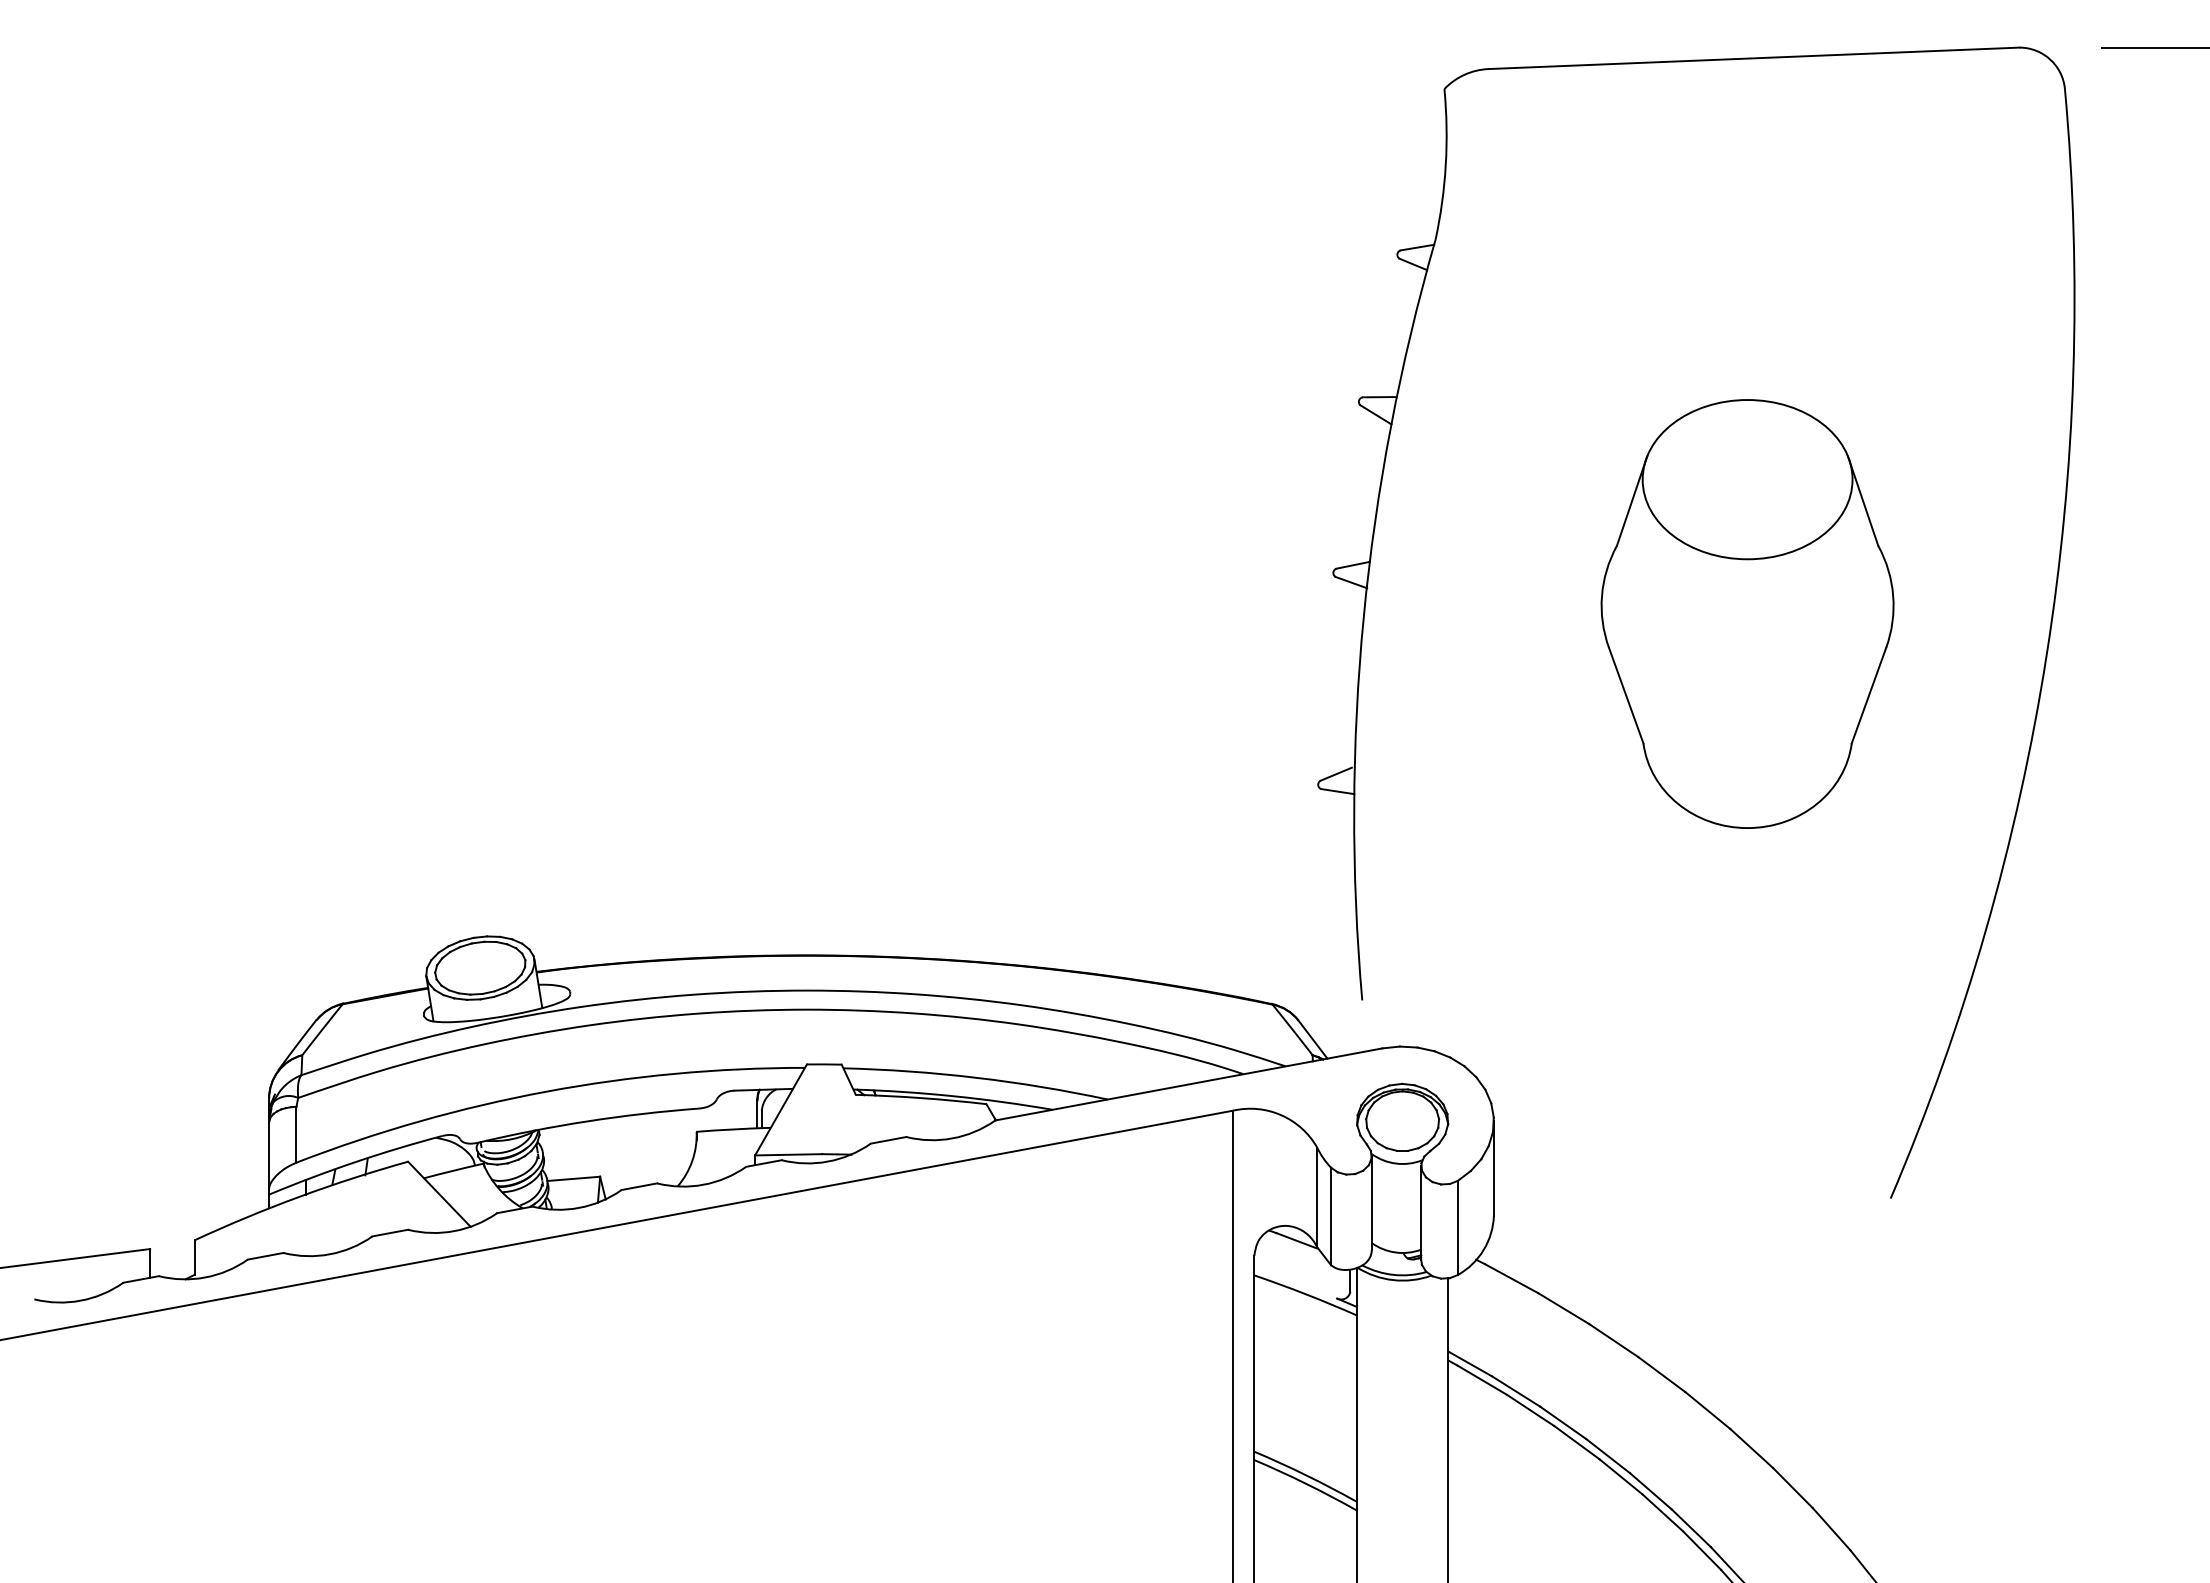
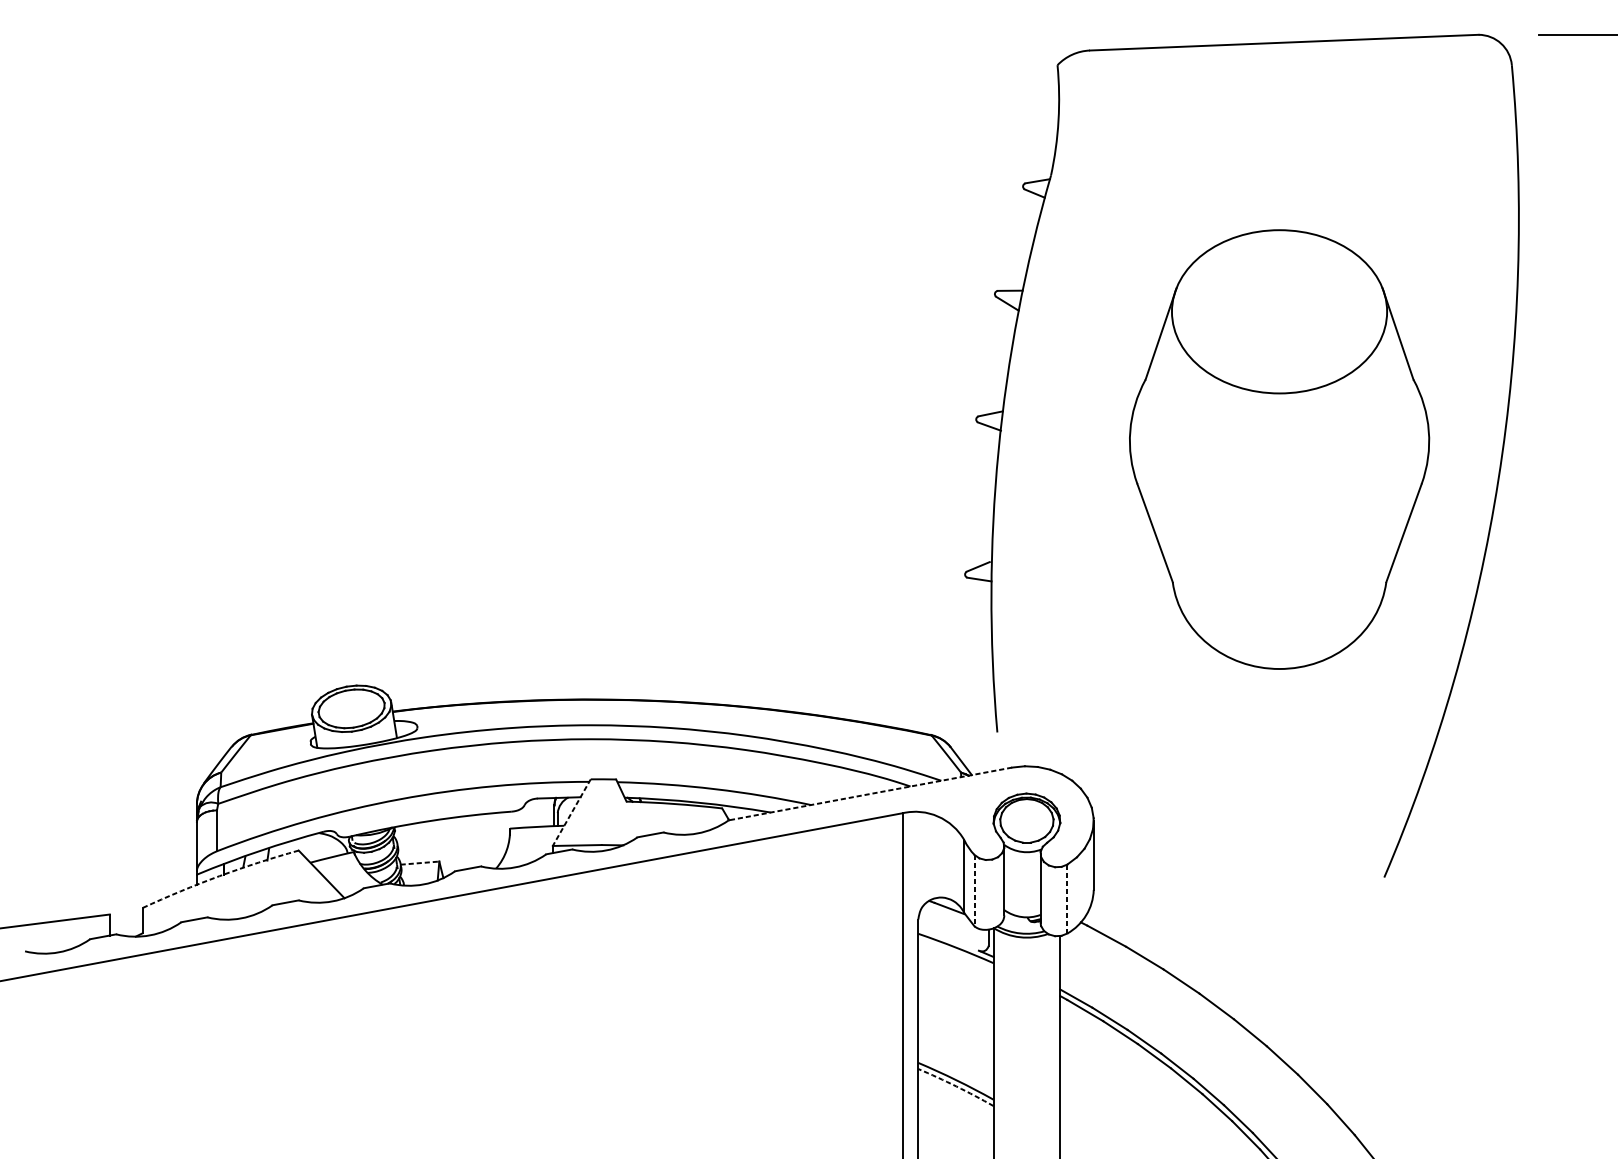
part: (1747, 613) -> (1279, 449), size x1.4
line: (1188, 1084) -> (870, 794), solid -> dashed
line: (780, 1110) -> (571, 813), solid -> dashed
line: (573, 1178) -> (419, 862), solid -> dashed
arc: (299, 1196) -> (219, 876), solid -> dashed
line: (1331, 1216) -> (974, 890), solid -> dashed
line: (1457, 1228) -> (1067, 899), solid -> dashed
arc: (1306, 1483) -> (956, 1086), solid -> dashed

